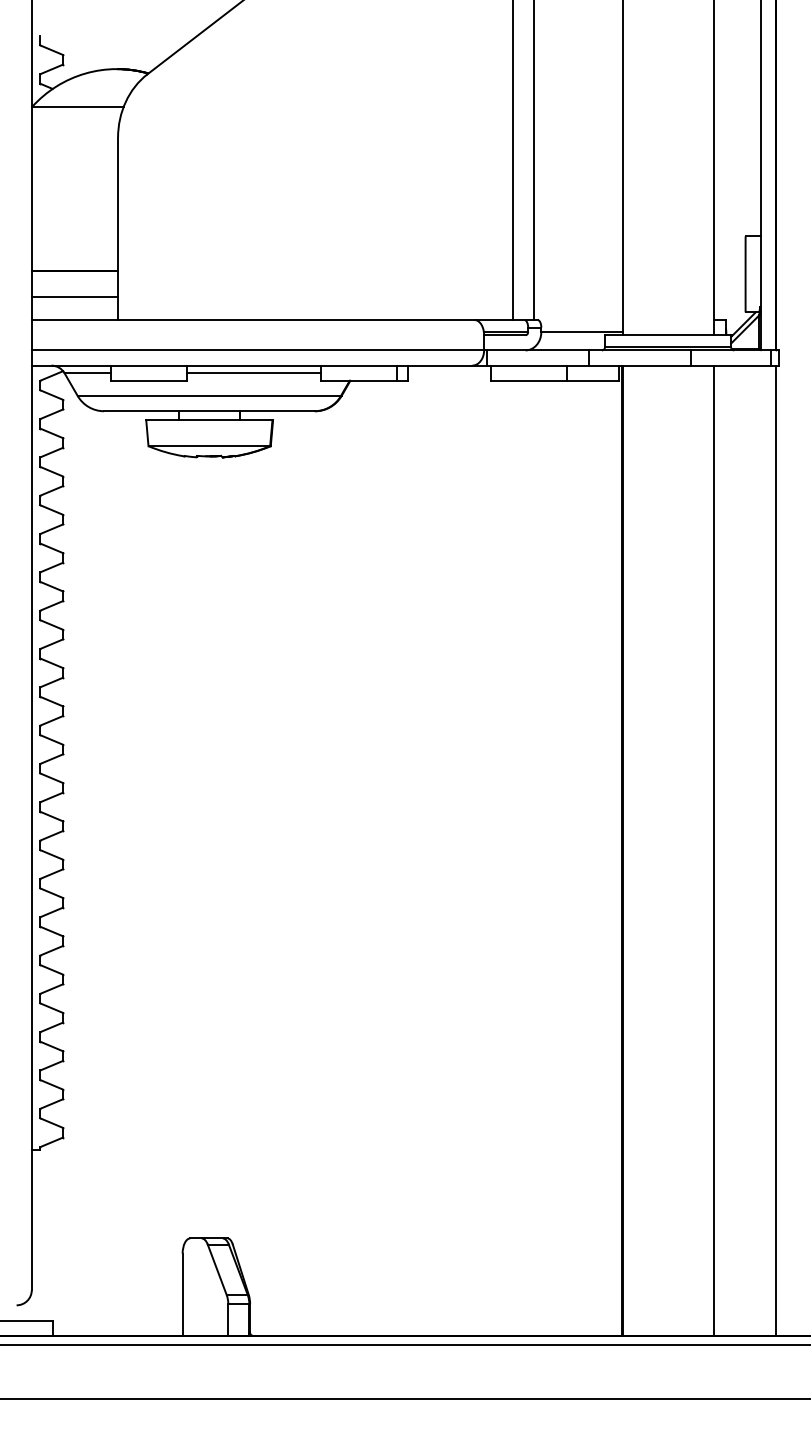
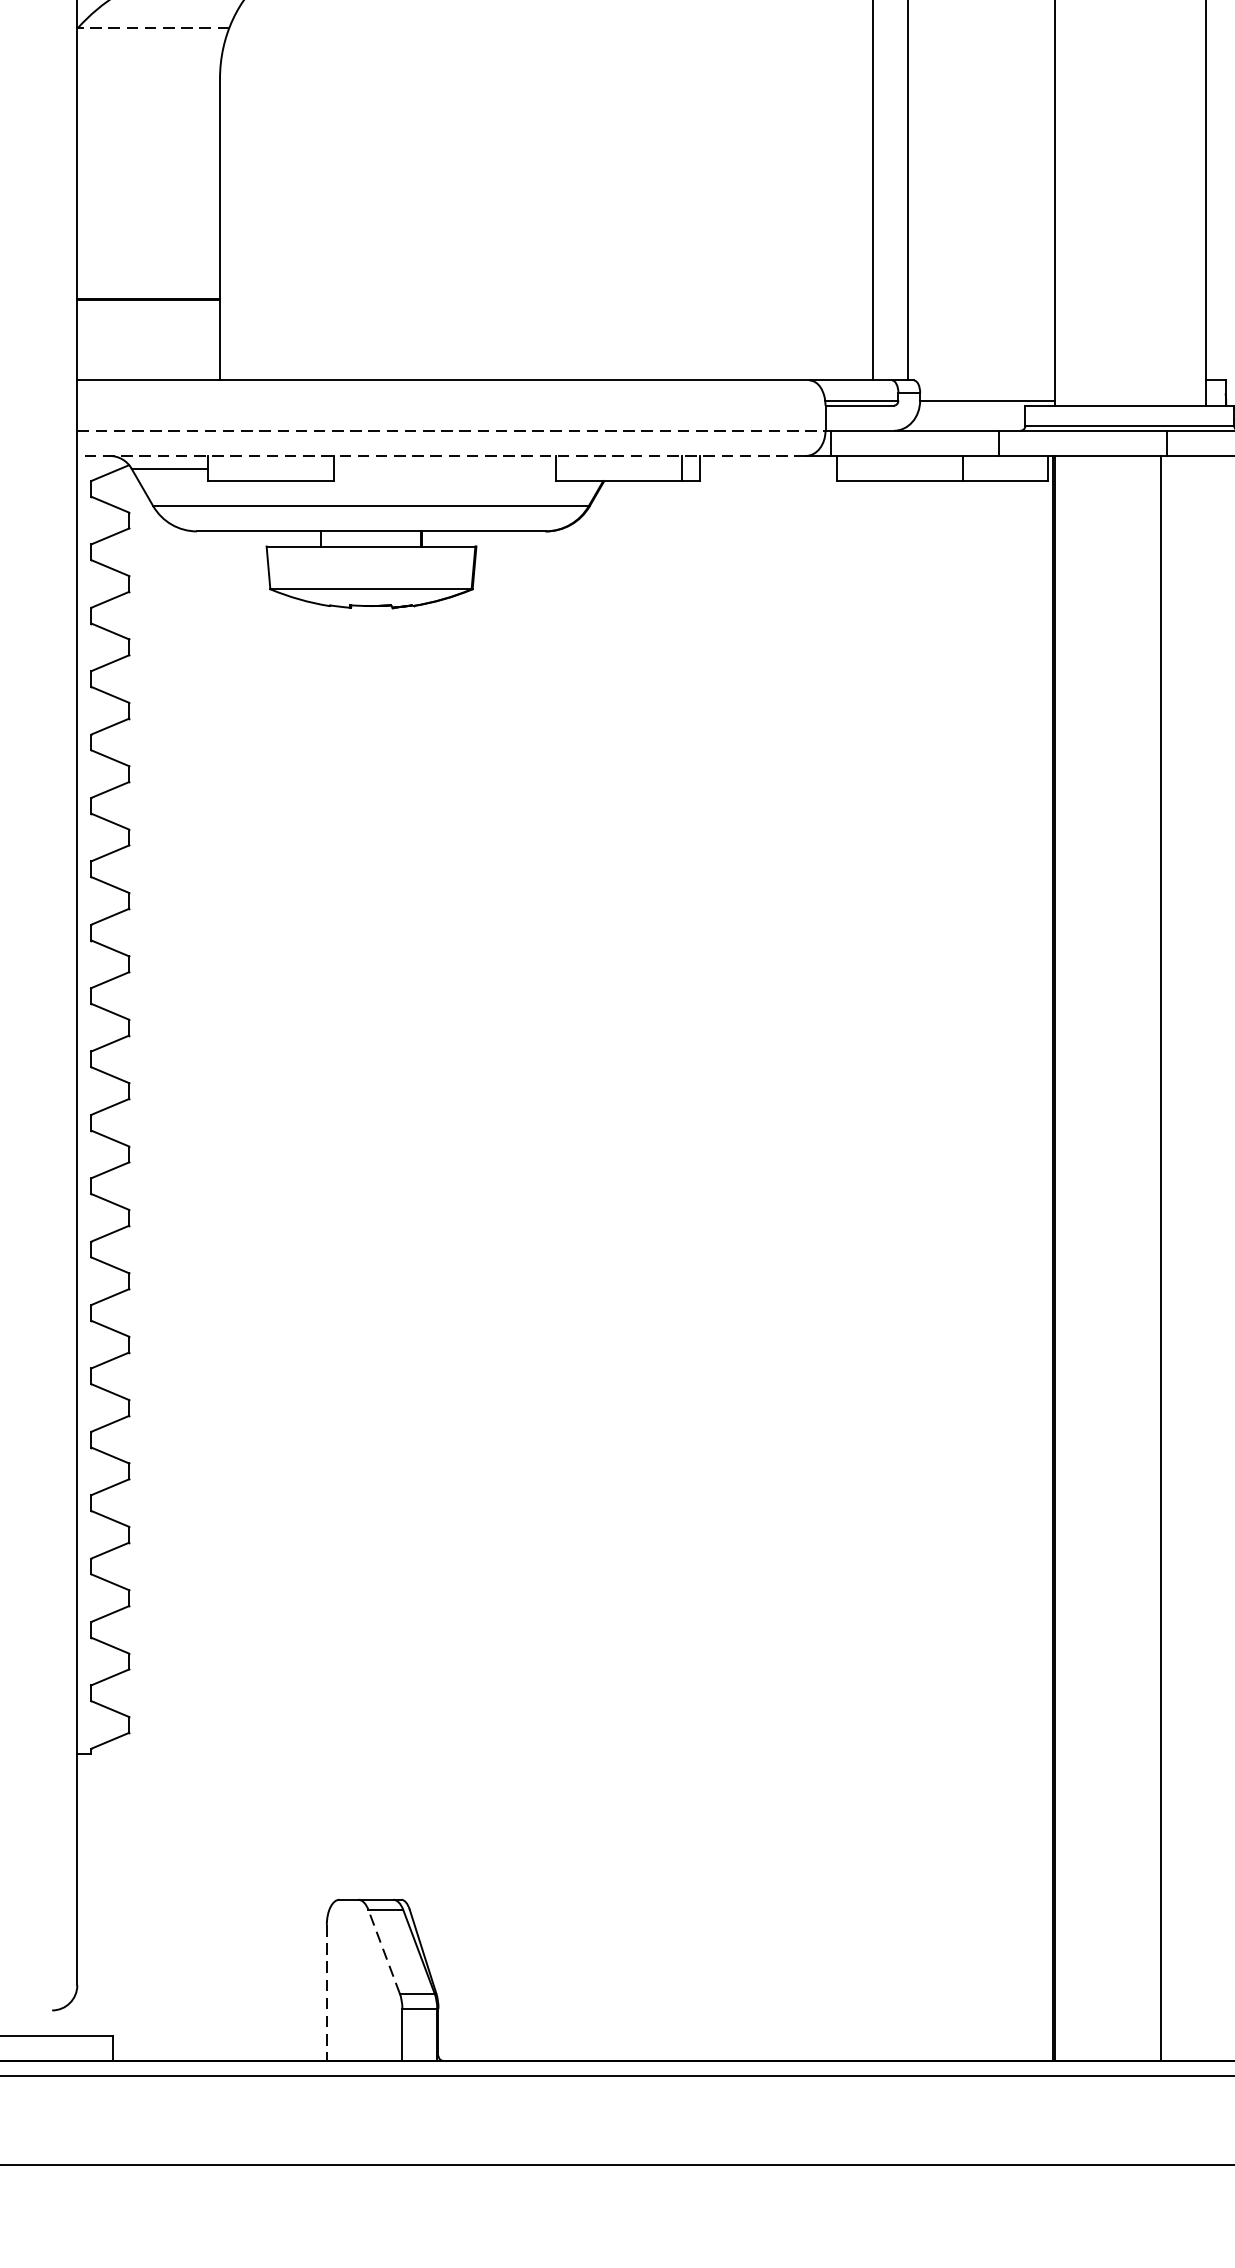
line: (77, 107) -> (152, 28), solid -> dashed
line: (74, 297) -> (147, 343), removed
line: (258, 350) -> (452, 430), solid -> dashed
line: (251, 365) -> (440, 455), solid -> dashed
line: (253, 373) -> (444, 468), removed
line: (713, 850) -> (1160, 1258), moved
line: (217, 1269) -> (384, 1951), solid -> dashed
line: (182, 1295) -> (326, 1994), solid -> dashed

